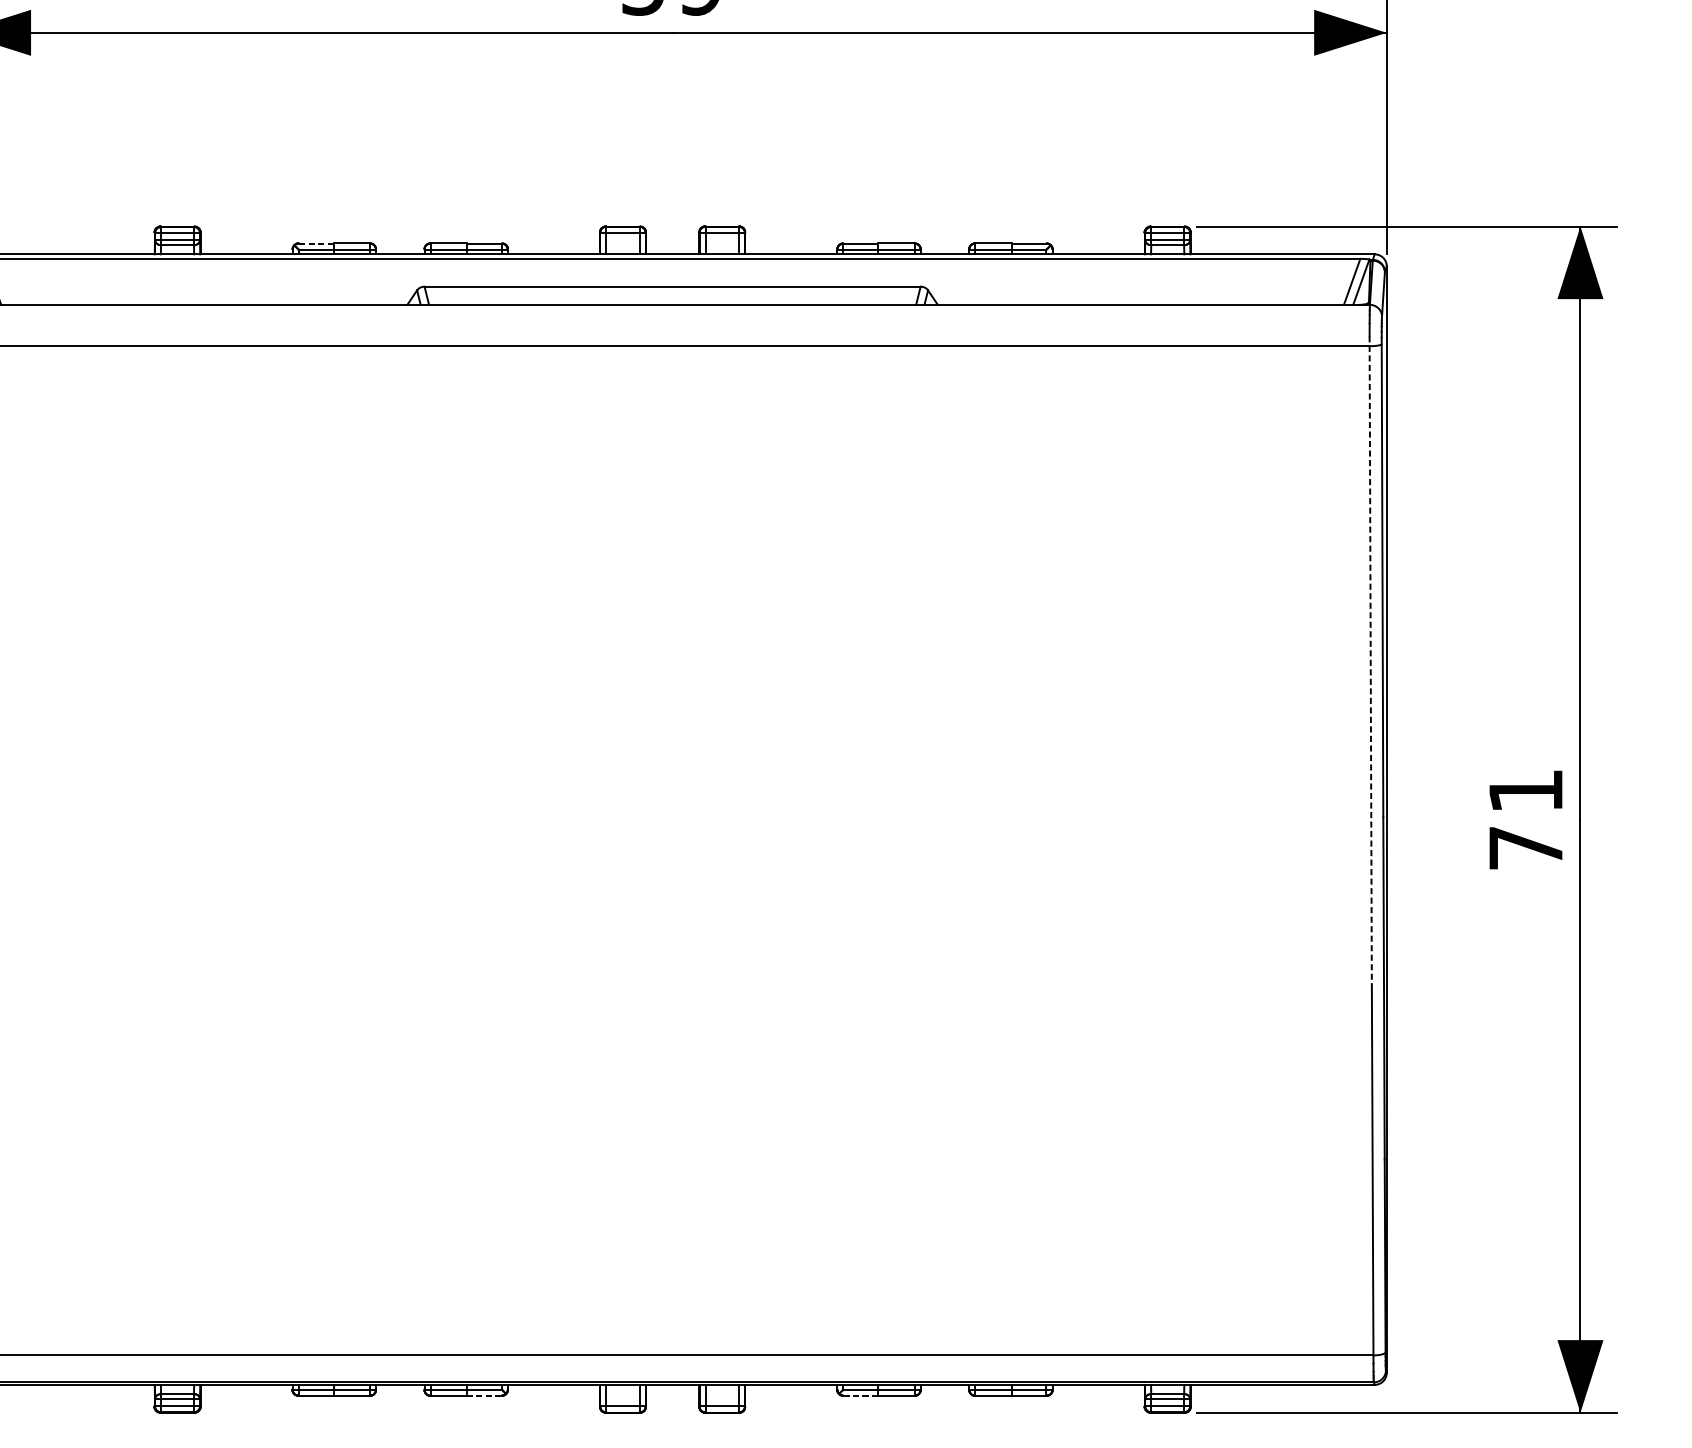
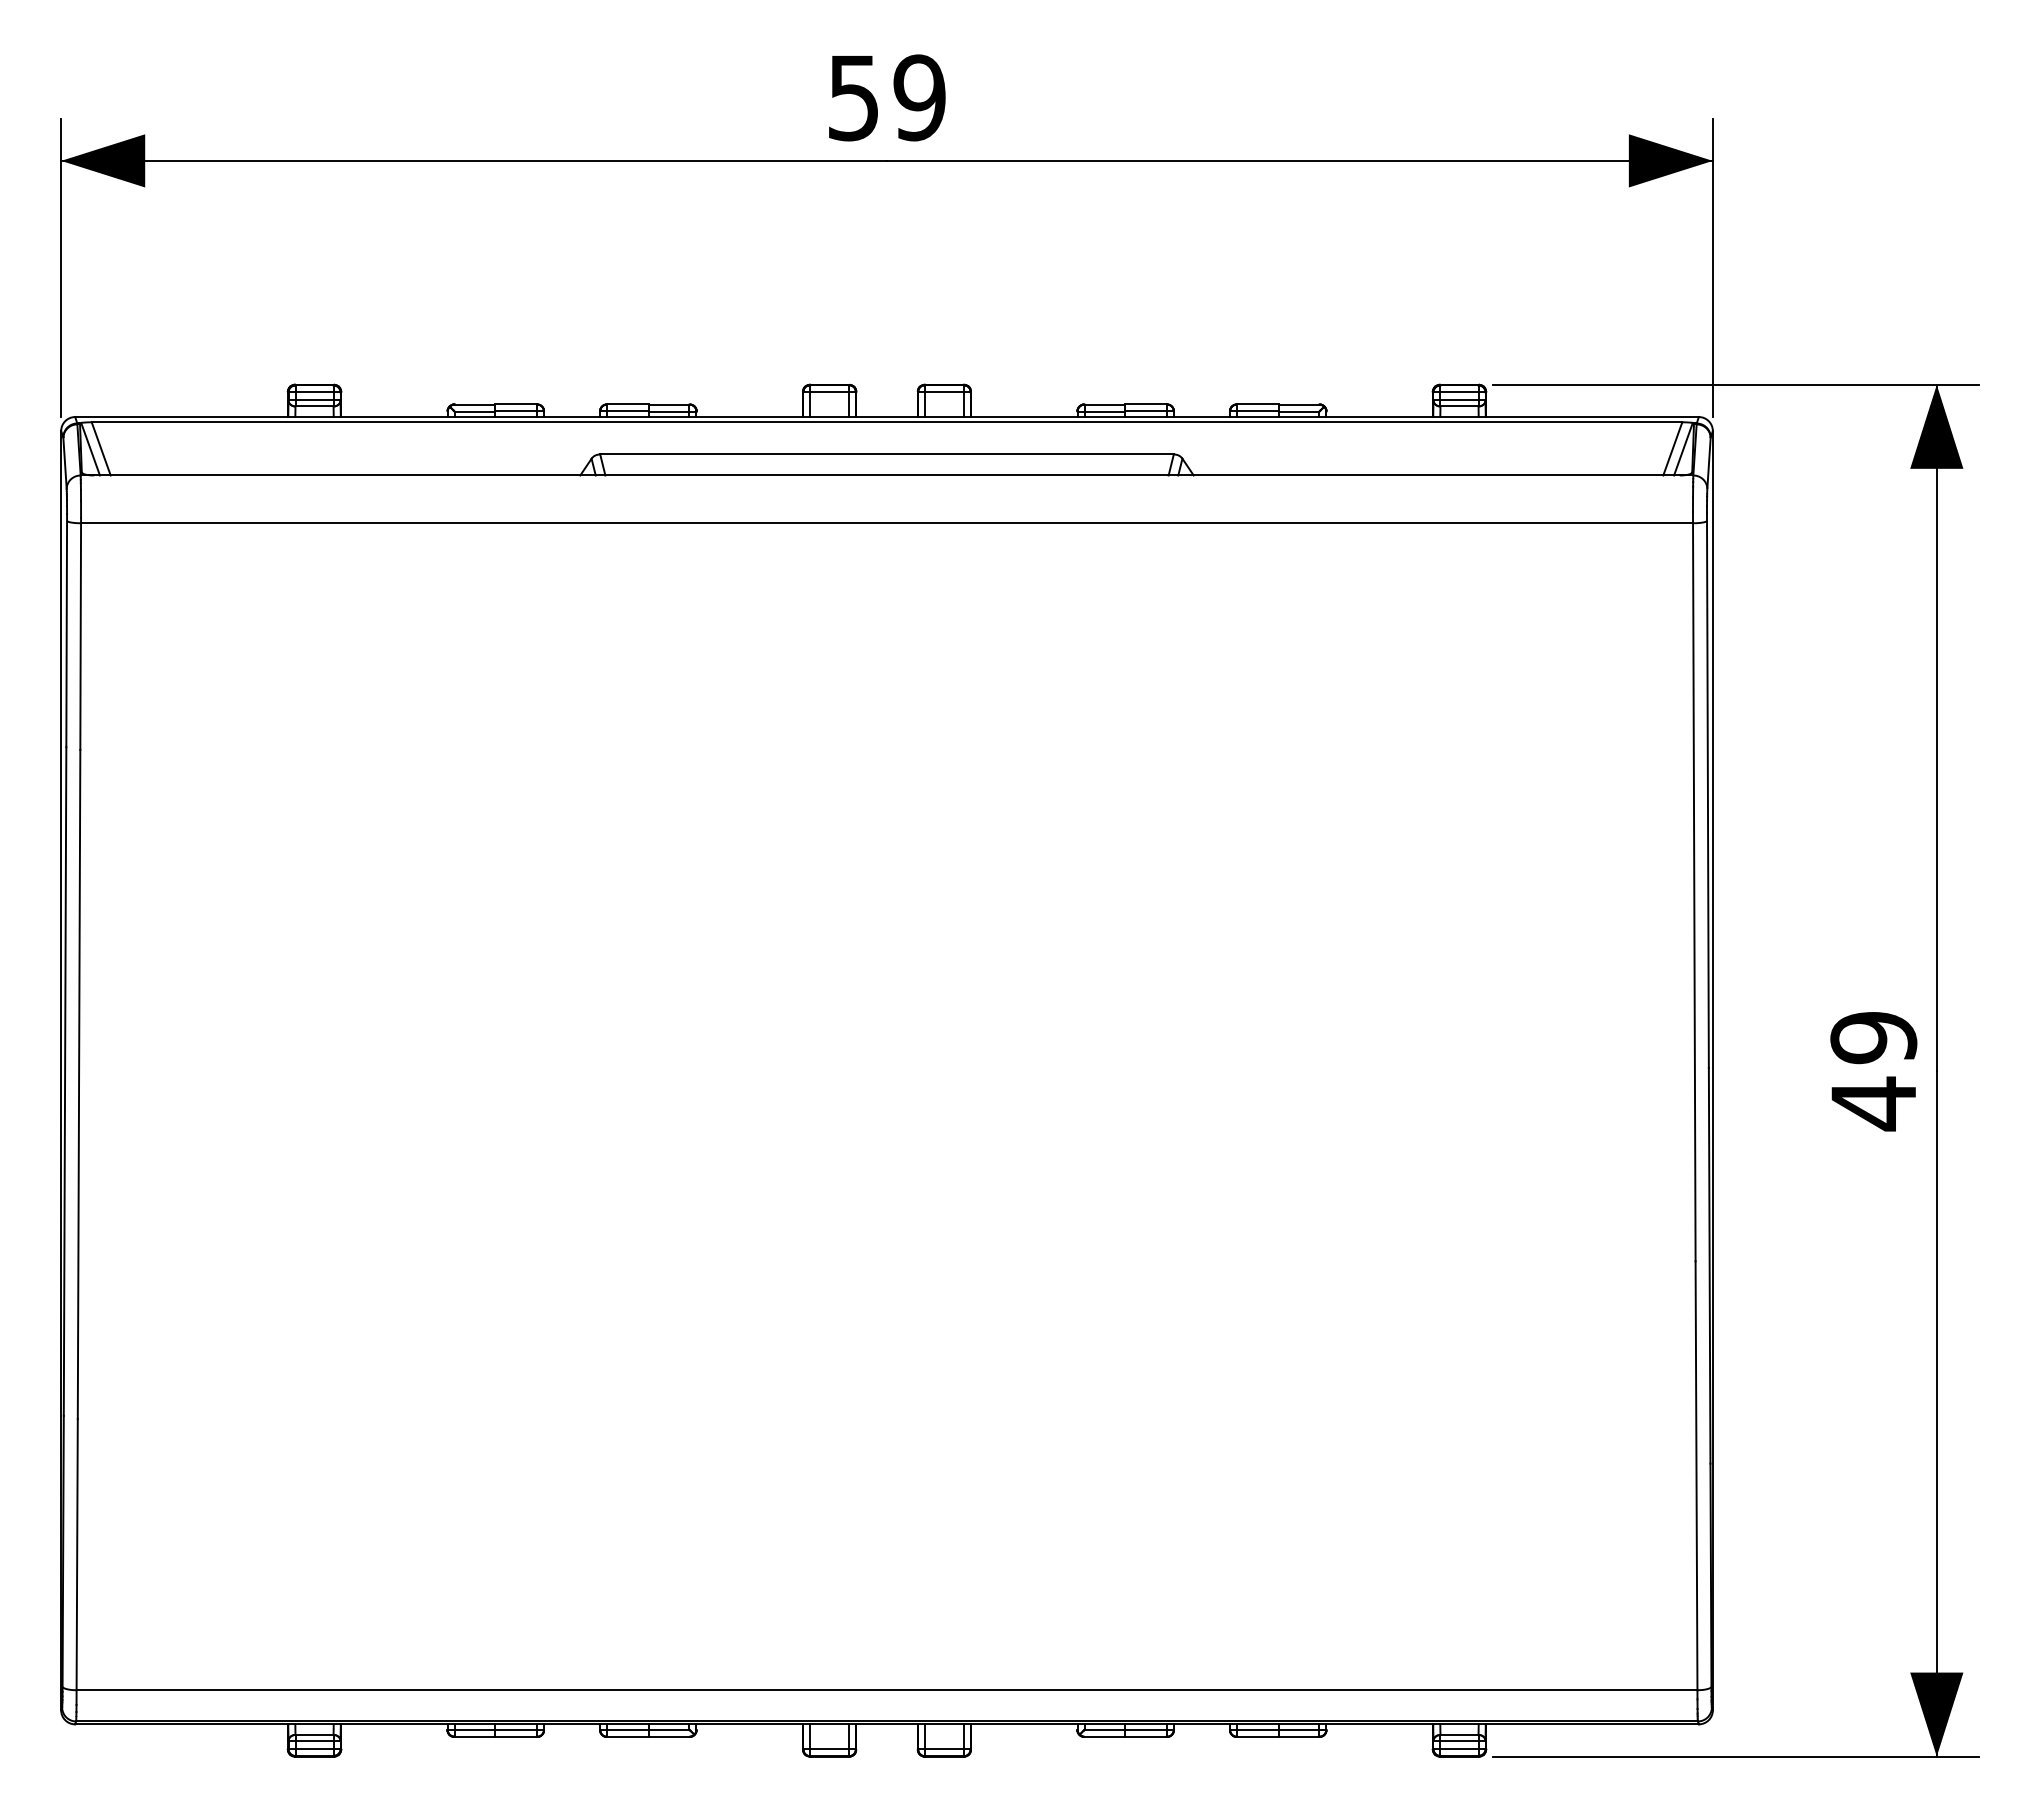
line: (315, 243) -> (474, 404), dashed -> solid
line: (1370, 660) -> (1694, 886), dashed -> solid
text: (1525, 820) -> (1873, 1071), 71 -> 49
line: (484, 1395) -> (669, 1736), dashed -> solid
line: (861, 1395) -> (1105, 1736), dashed -> solid

